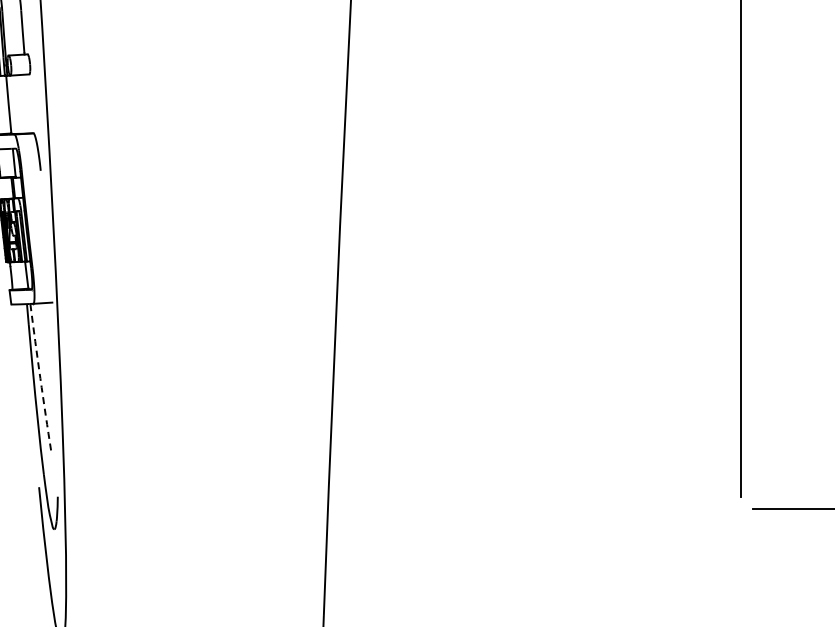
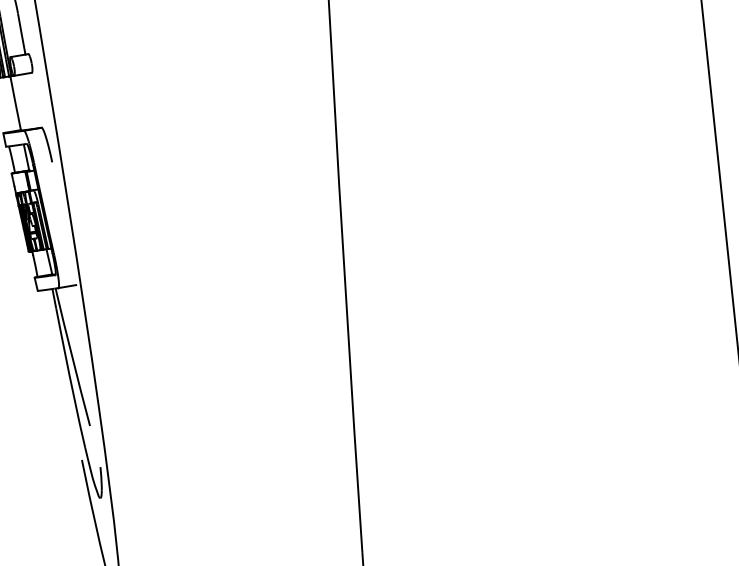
arc: (40, 378) -> (72, 357), dashed -> solid

